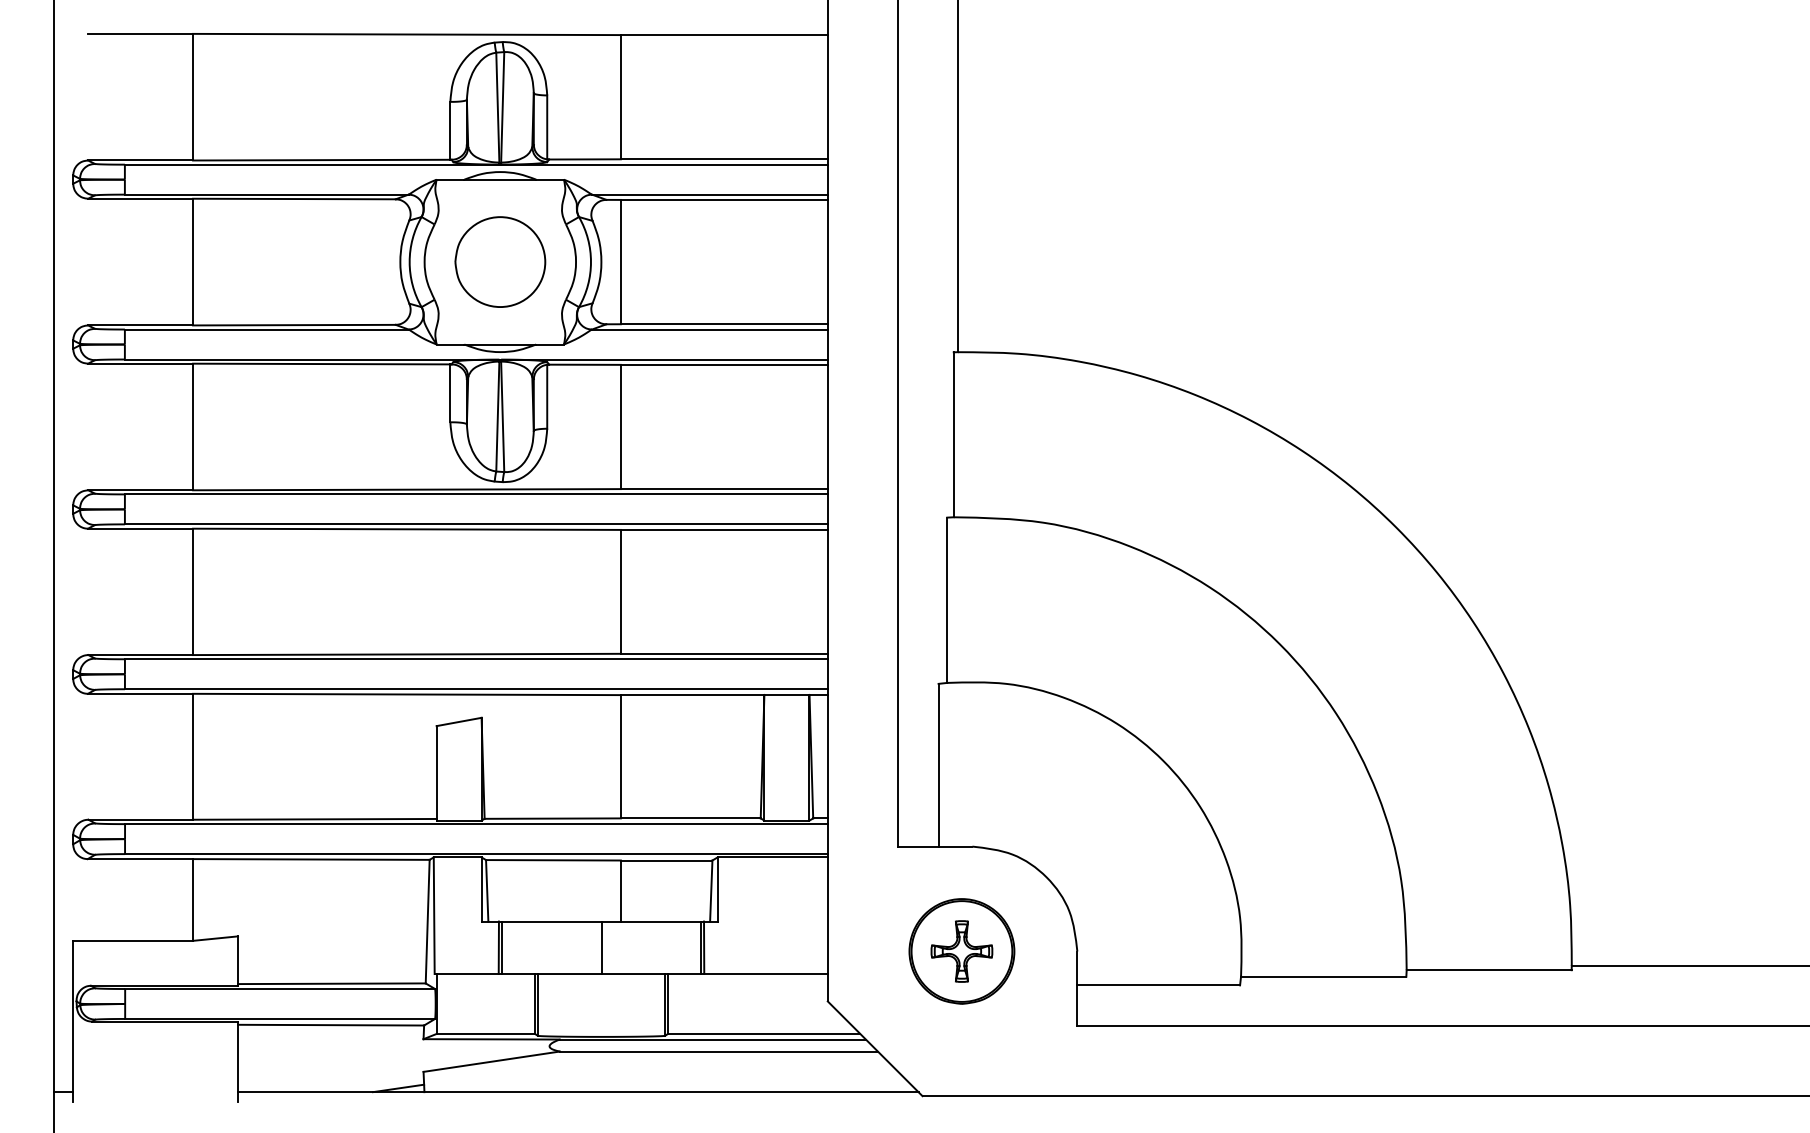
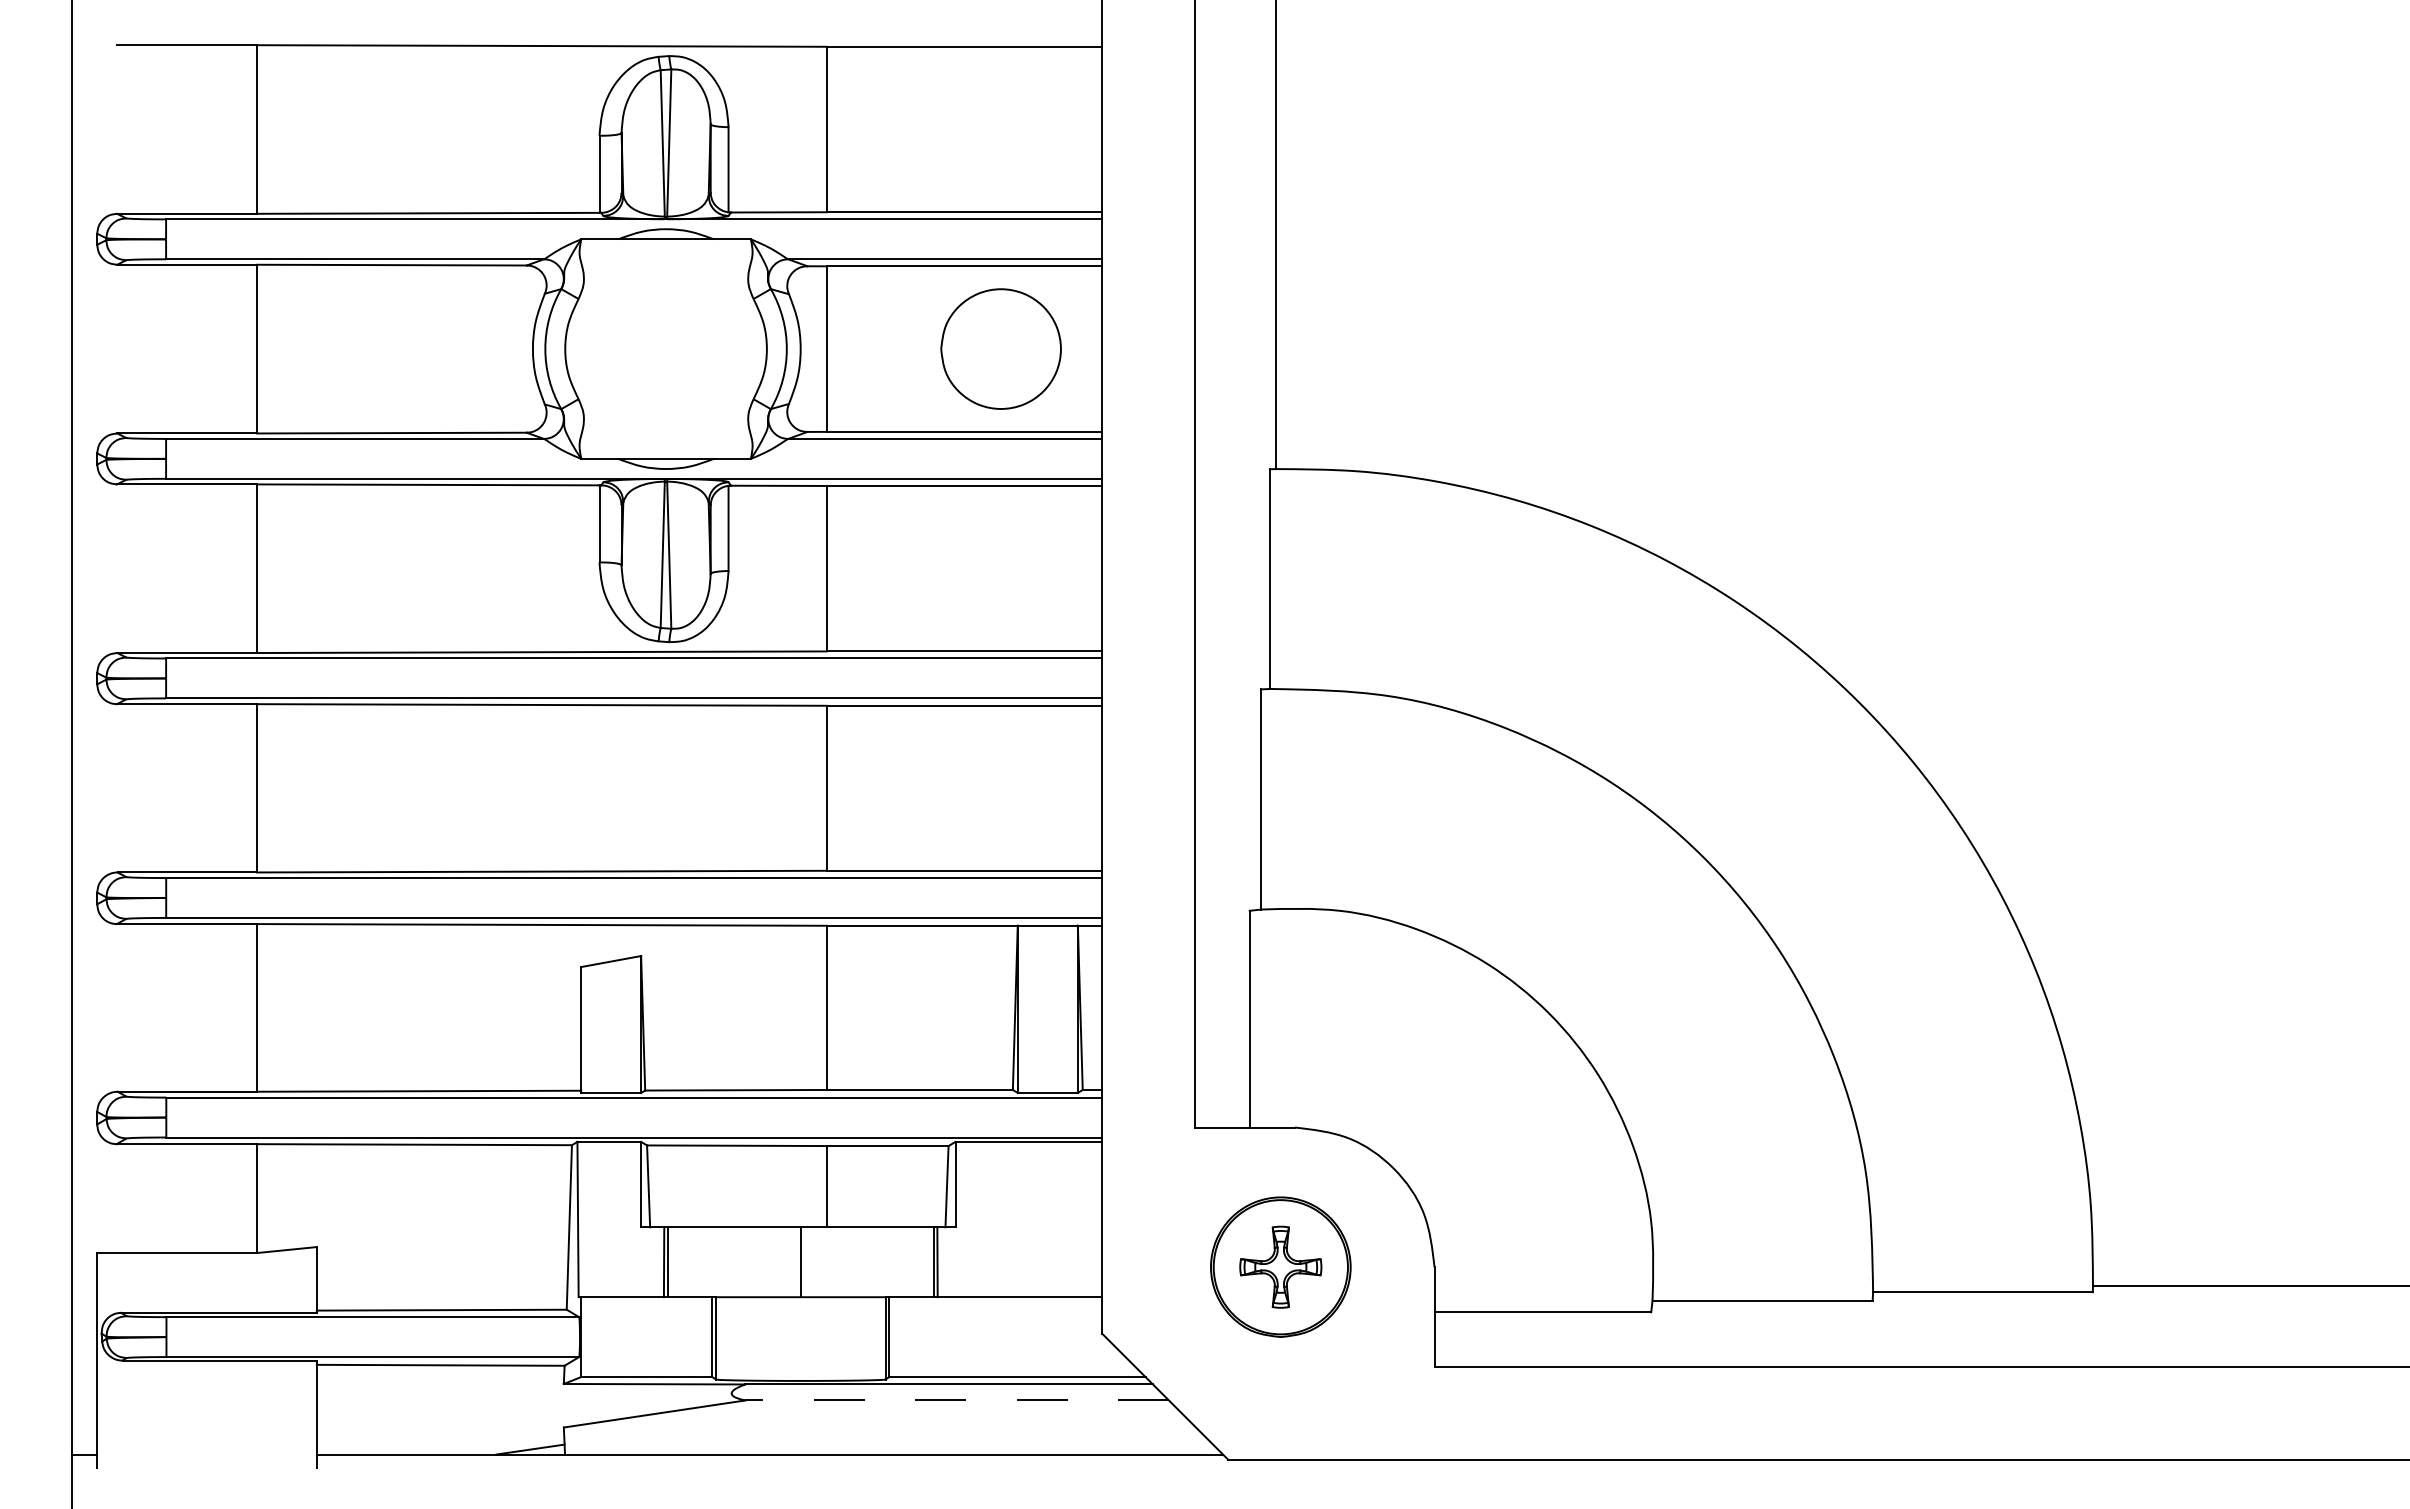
part: (499, 261) -> (1000, 348), moved
line: (719, 1051) -> (957, 1400), solid -> dashed

